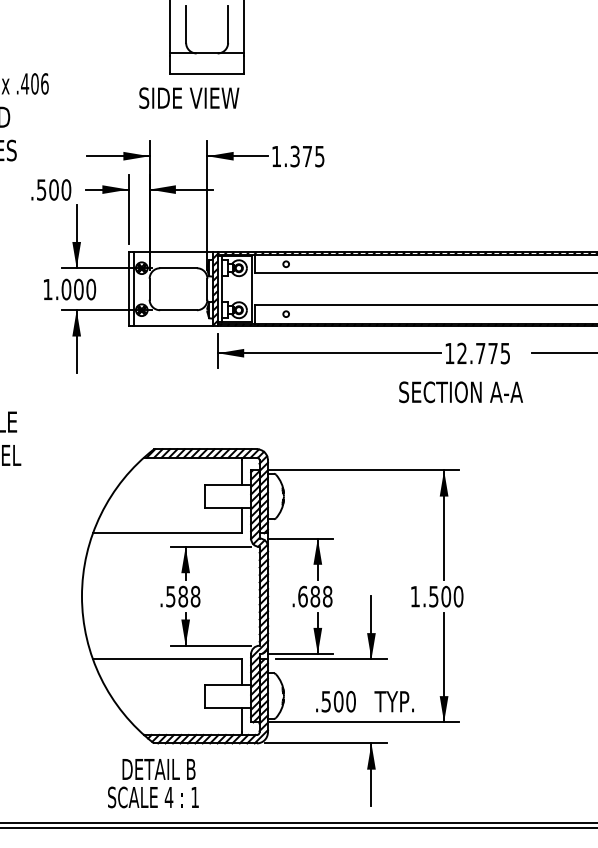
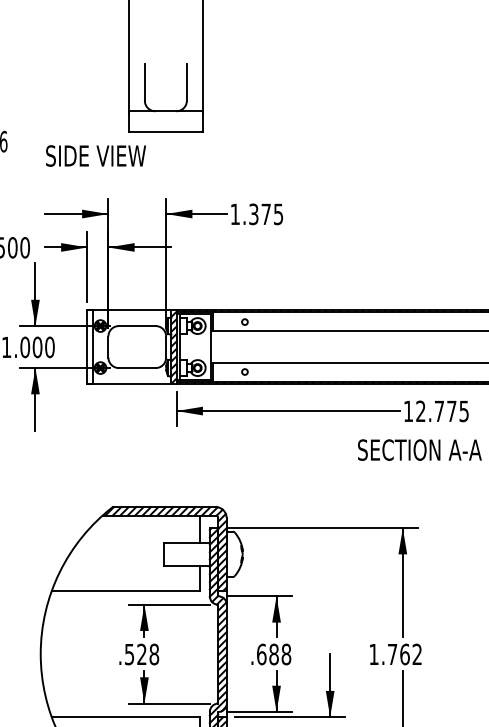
text: (189, 97) -> (96, 155), moved
text: (183, 596) -> (142, 654), .588 -> .528
text: (446, 596) -> (405, 654), 1.500 -> 1.762

